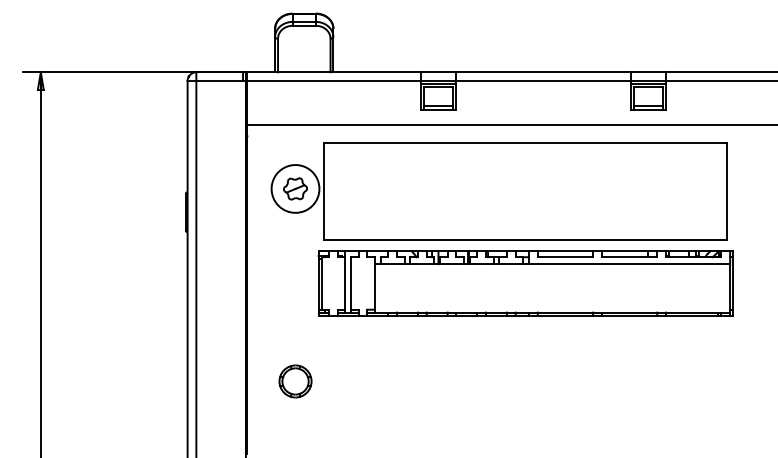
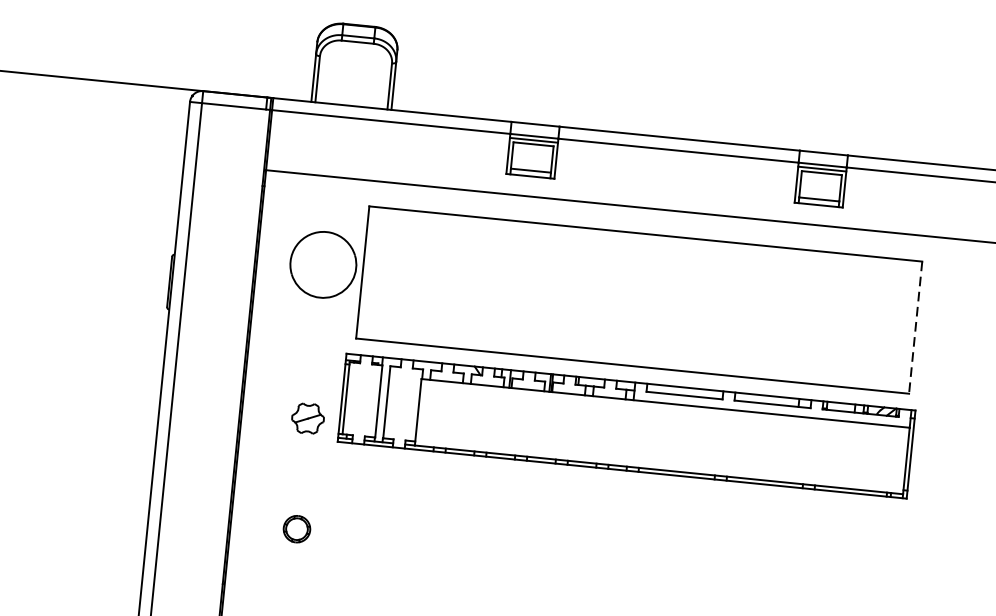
part: (295, 188) -> (308, 418), moved
line: (727, 192) -> (915, 328), solid -> dashed
part: (295, 381) -> (296, 529), size x0.6

